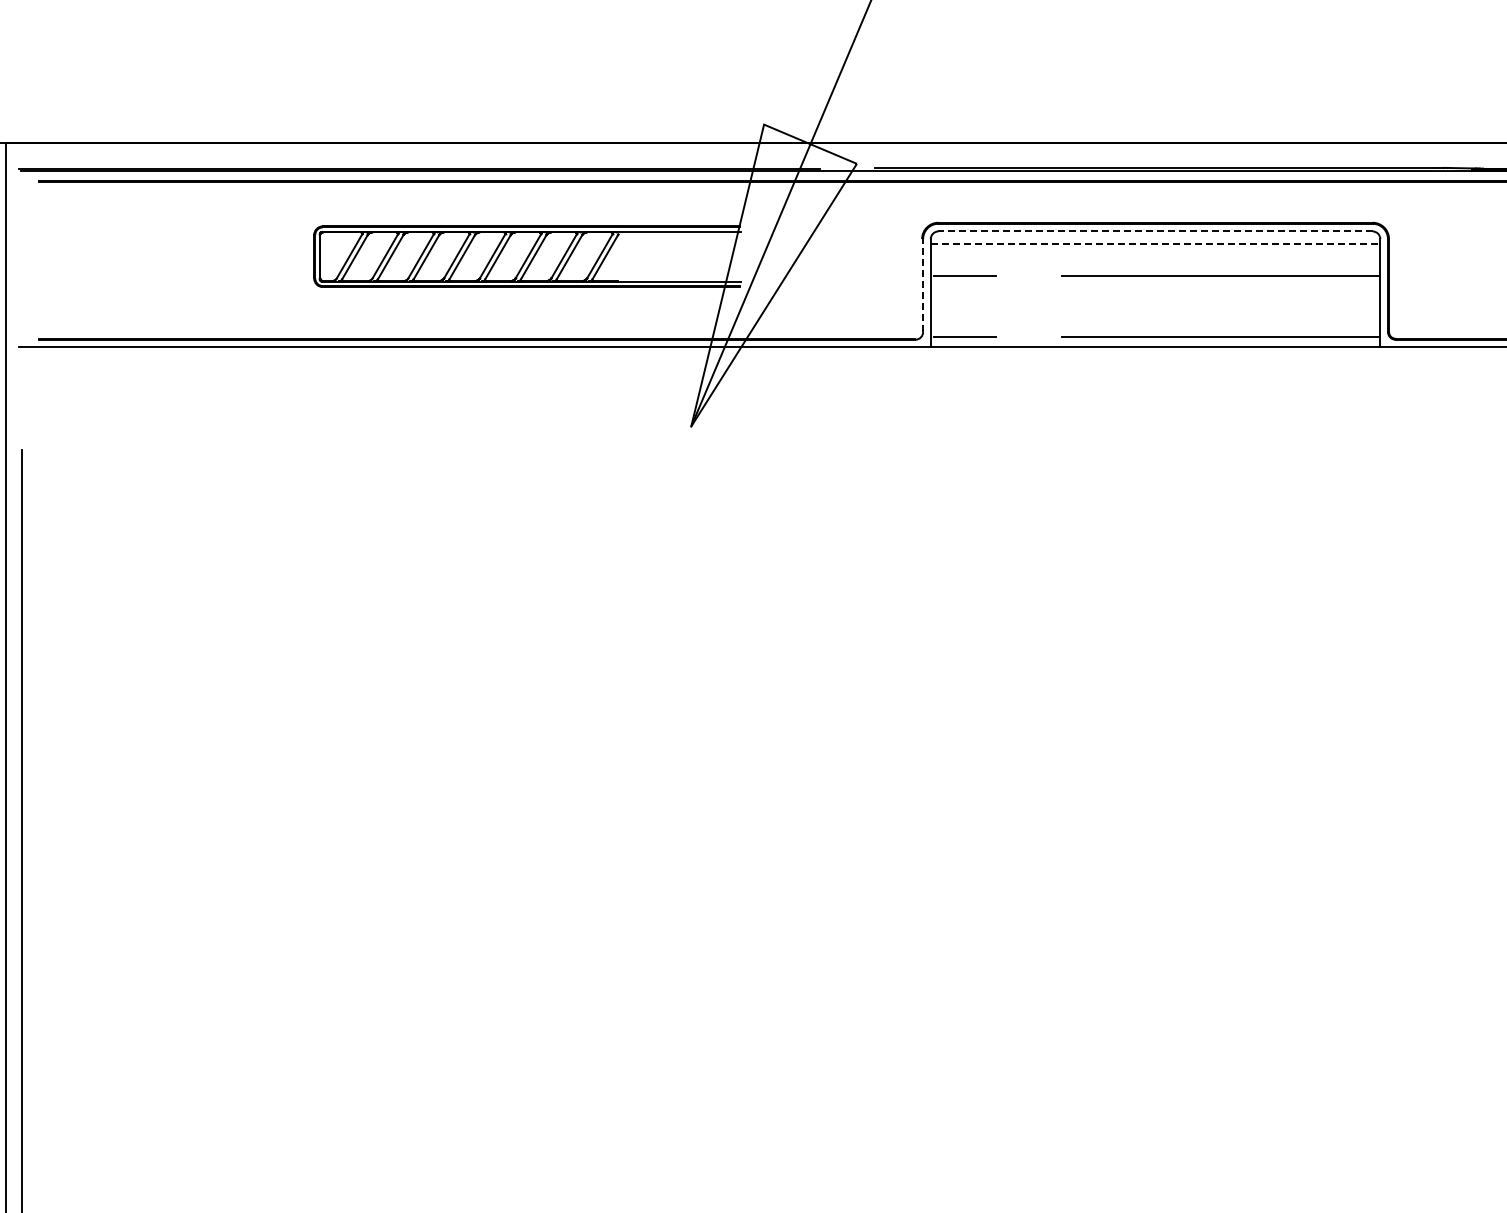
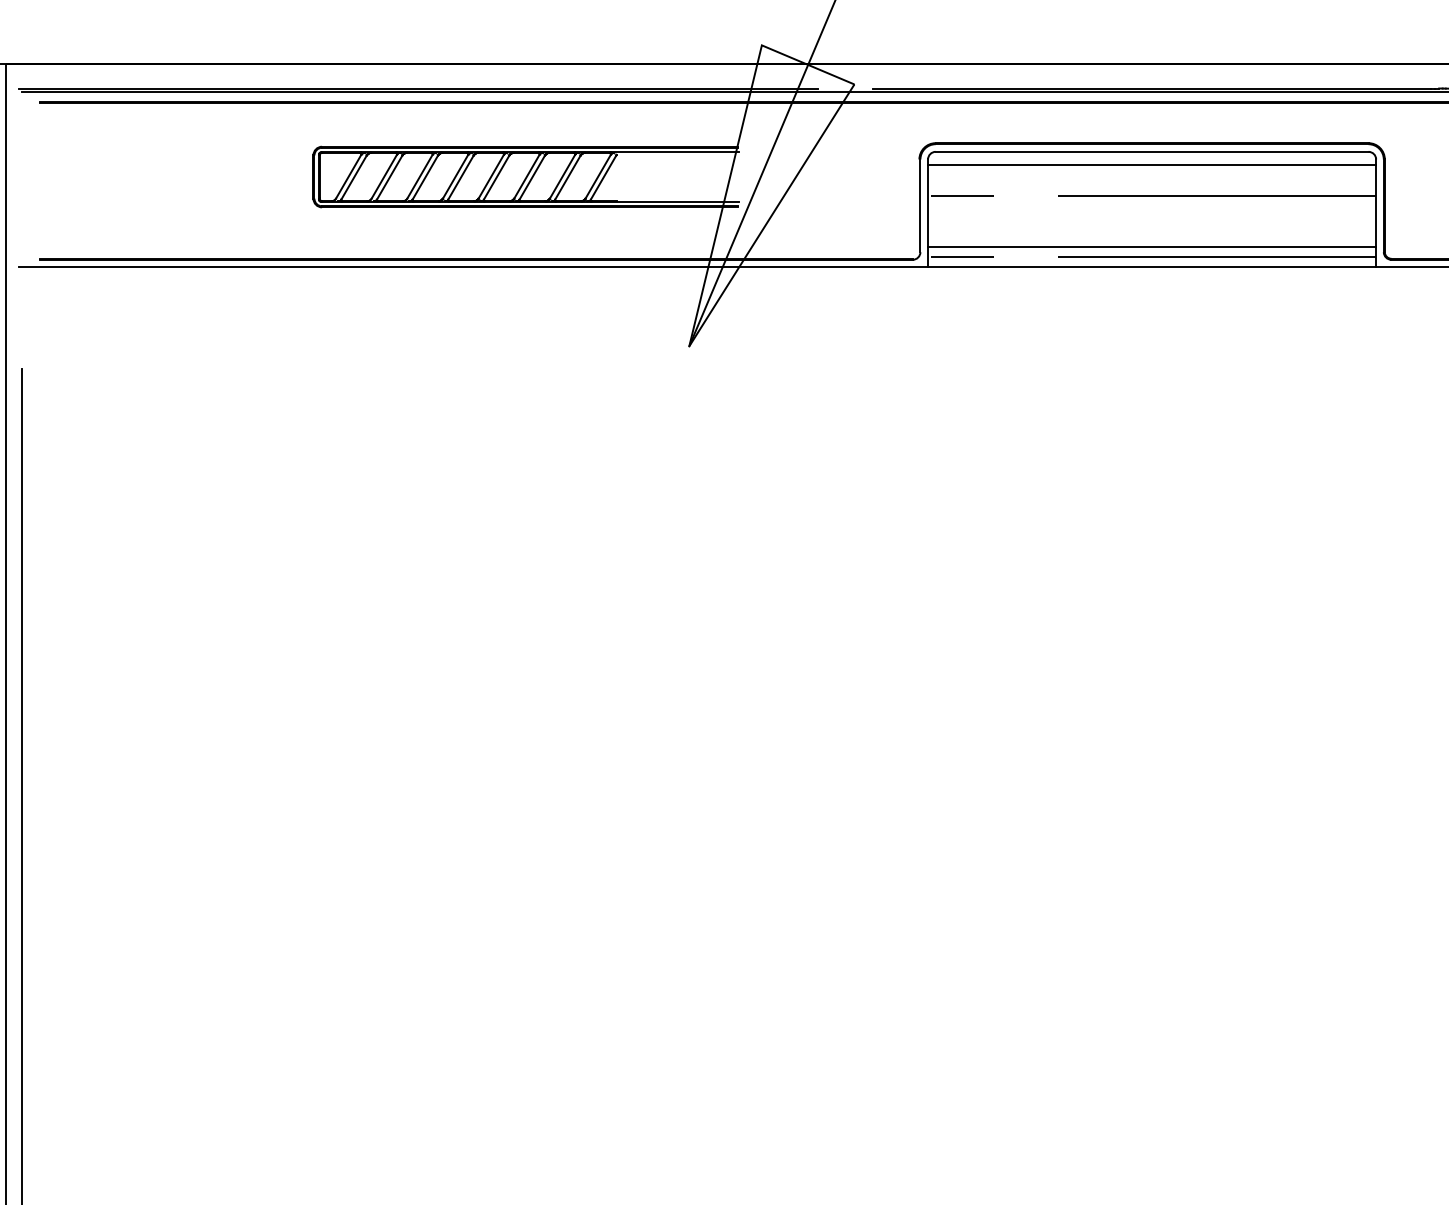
line: (1155, 231) -> (1152, 151), dashed -> solid
line: (1155, 244) -> (1152, 164), dashed -> solid
line: (923, 285) -> (920, 205), dashed -> solid
line: (1155, 326) -> (1152, 246), added

